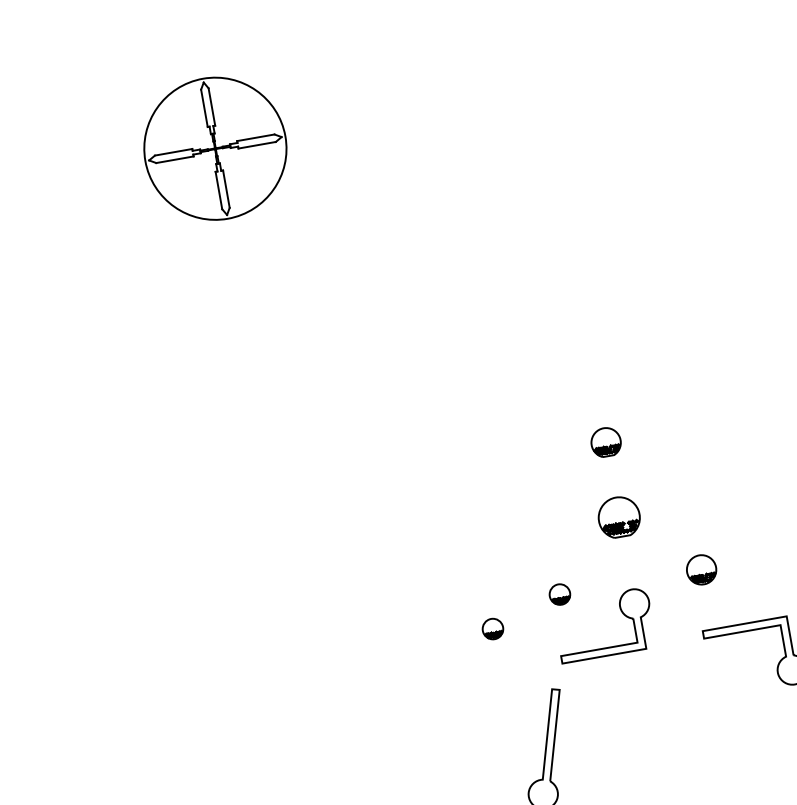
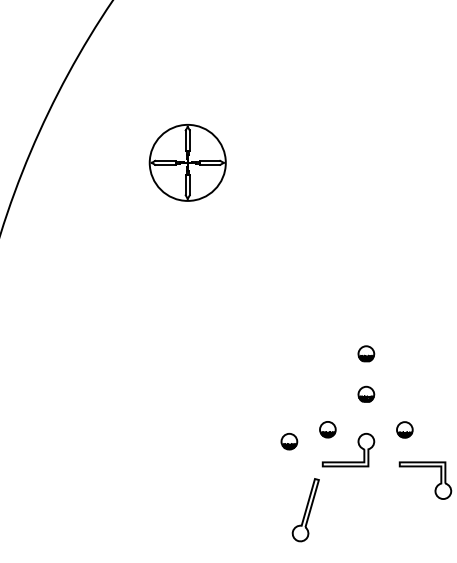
part: (619, 515) -> (366, 393), size x0.71
part: (559, 594) -> (327, 429), size x1.43
part: (493, 628) -> (289, 441), size x1.43

